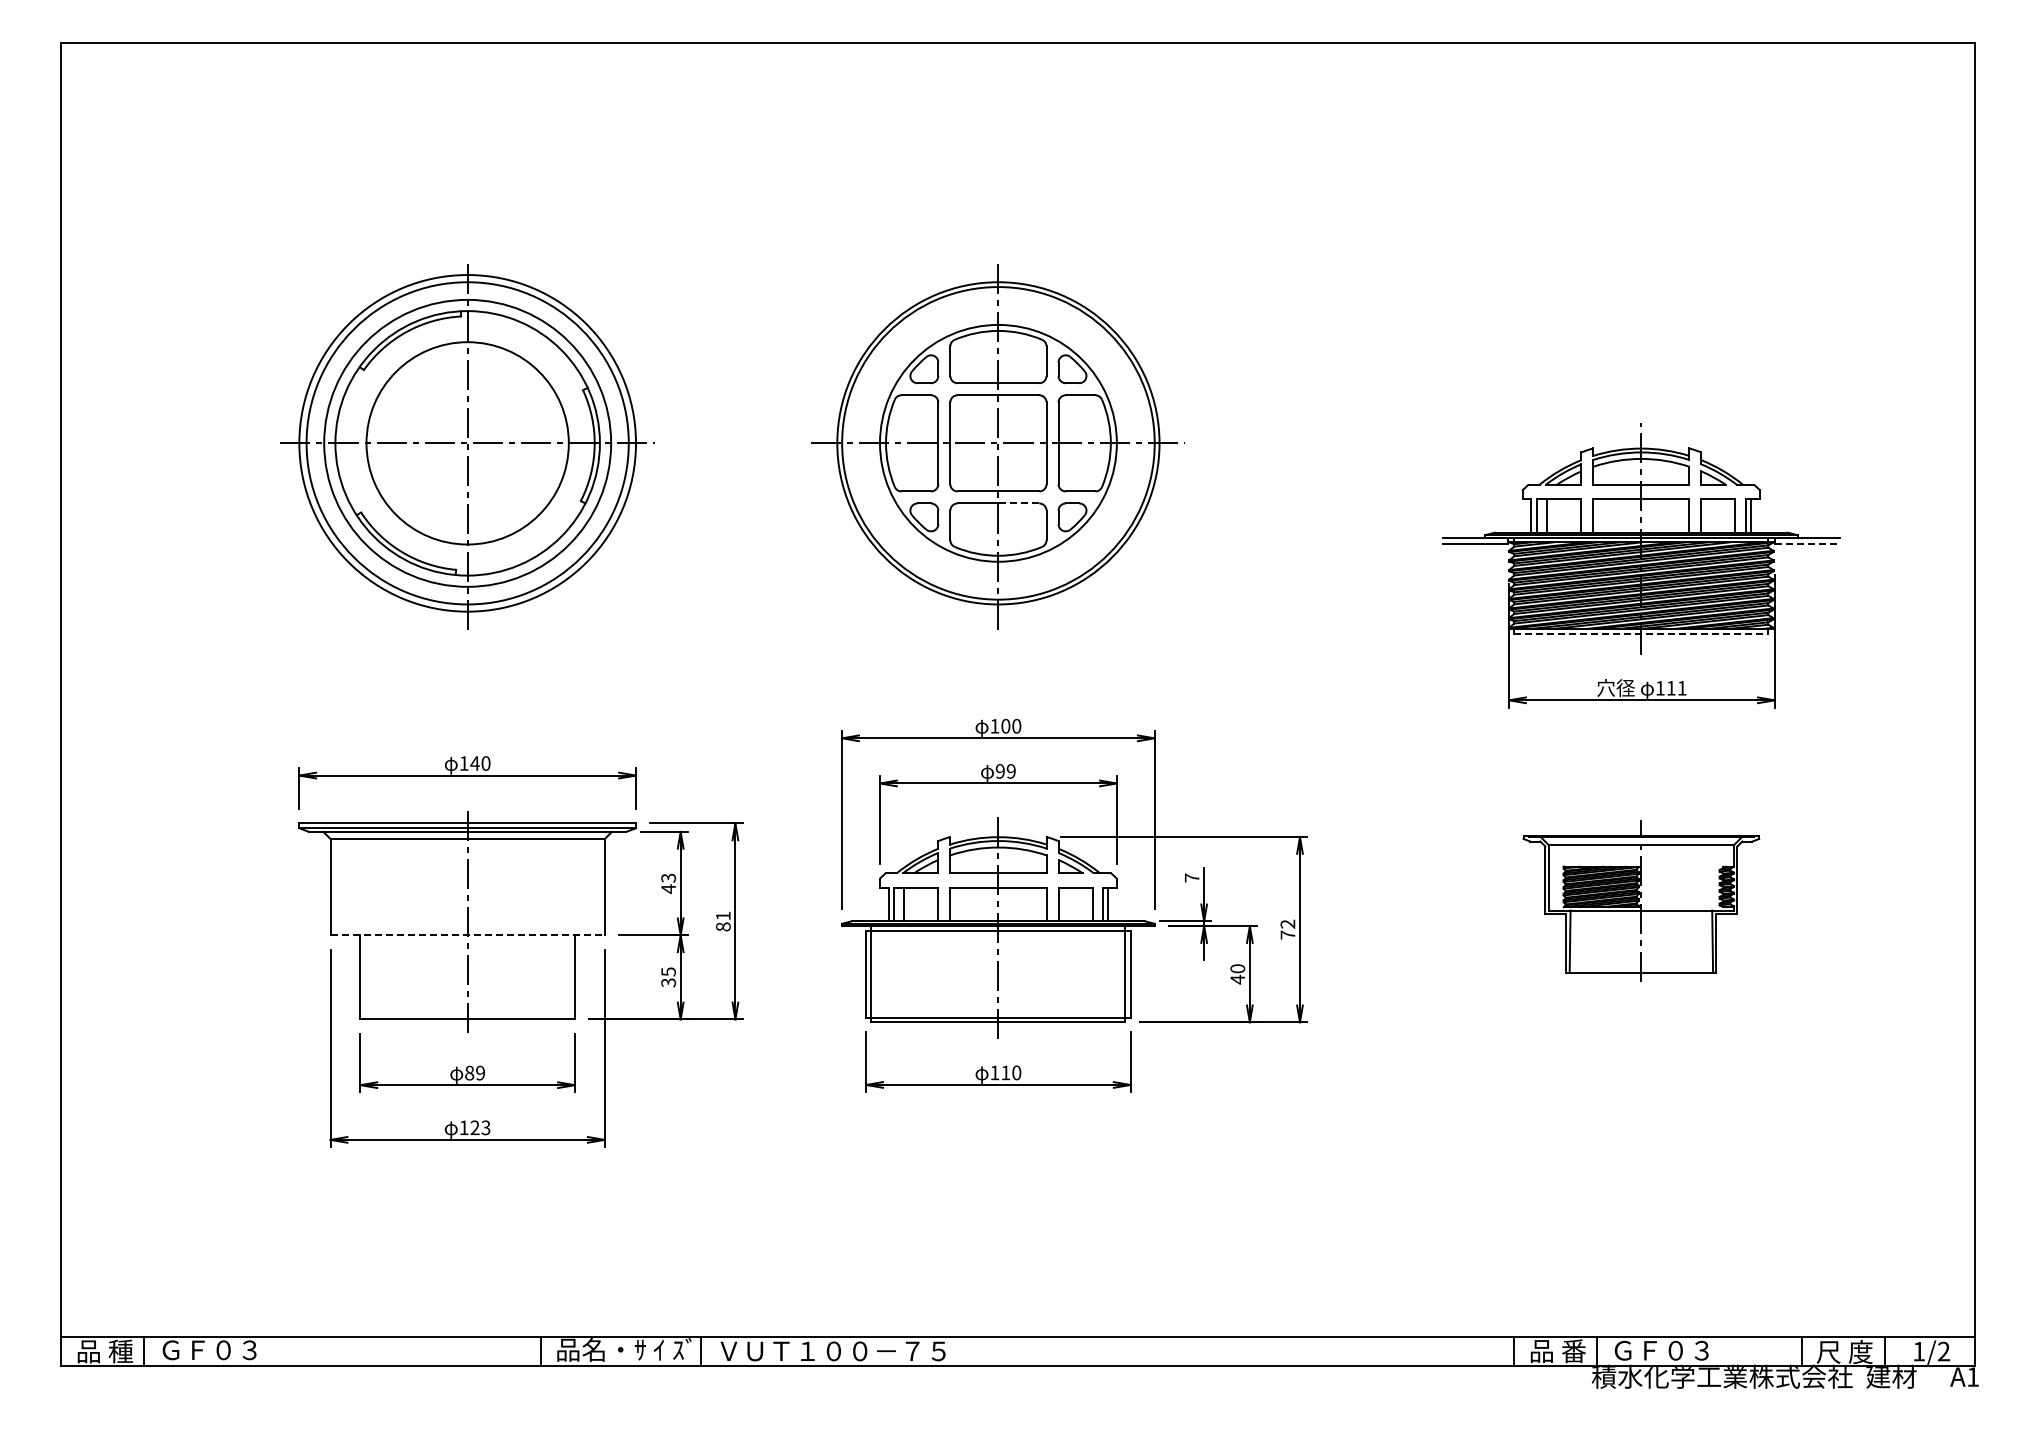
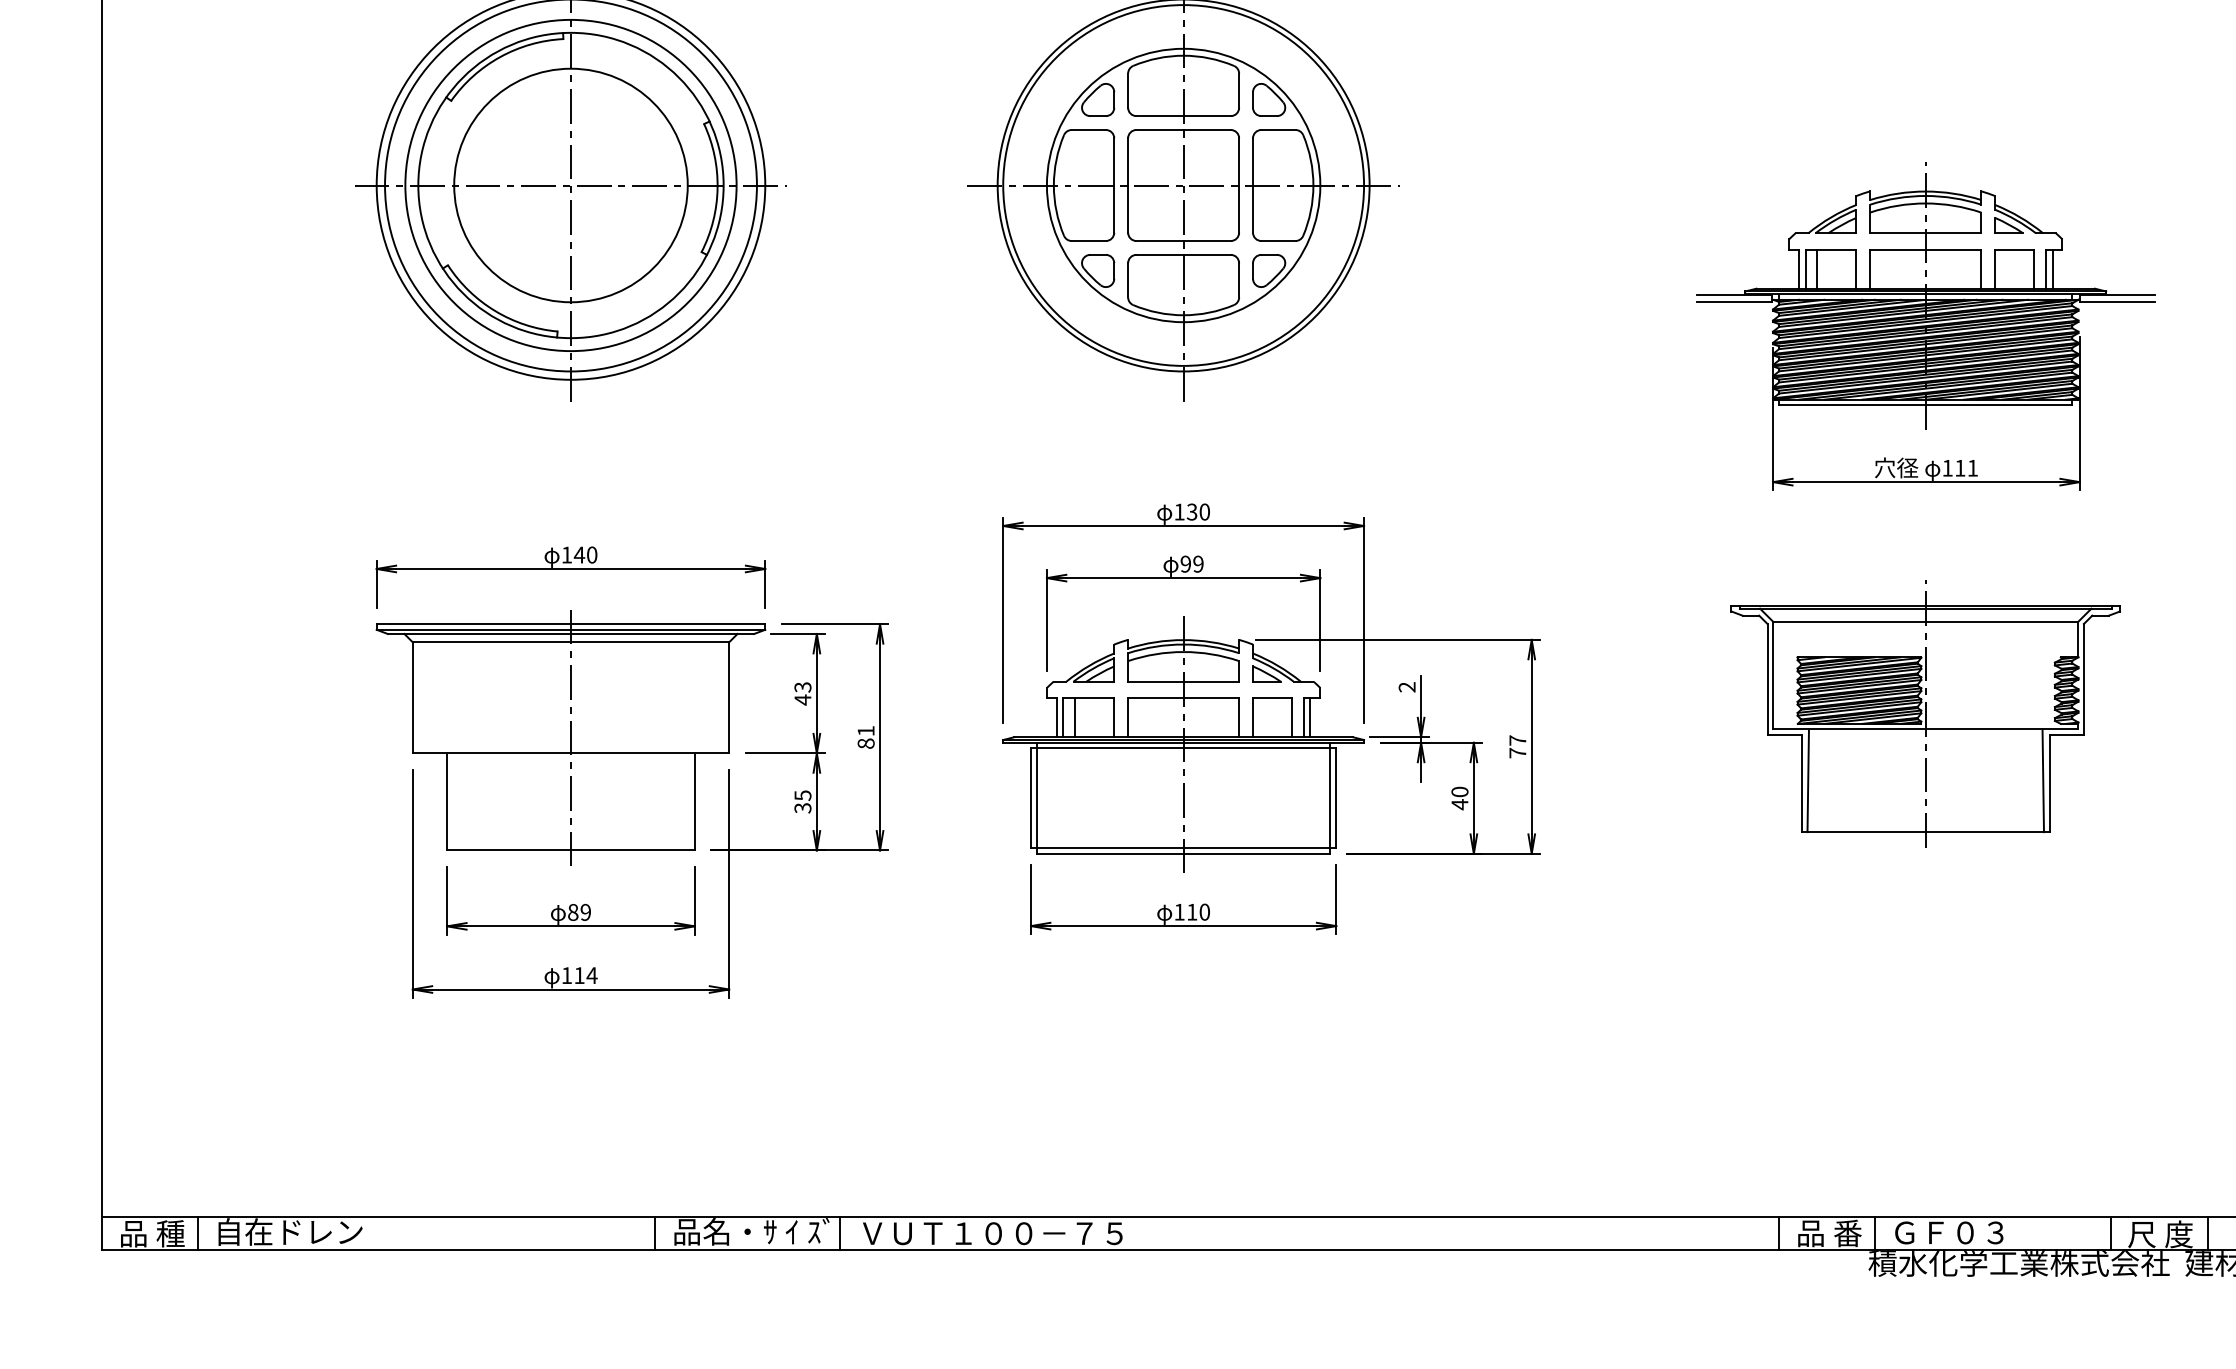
line: (1018, 503) -> (1206, 254), dashed -> solid
line: (1807, 544) -> (2117, 302), dashed -> solid
line: (1641, 633) -> (1925, 404), dashed -> solid
text: (1005, 726) -> (1191, 512), 100 -> 130
text: (1191, 877) -> (1406, 686), 7 -> 2
part: (1641, 900) -> (1925, 713), size x1.43
text: (1287, 923) -> (1517, 739), 72 -> 77
line: (468, 935) -> (571, 753), dashed -> solid
text: (480, 1127) -> (585, 975), 123 -> 114
text: (224, 1349) -> (290, 1231), ＧＦ０３ -> 自在ドレン

